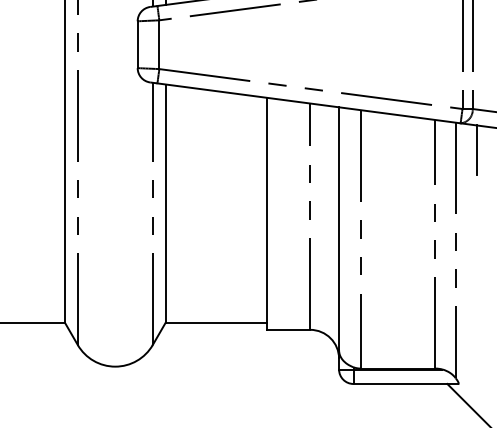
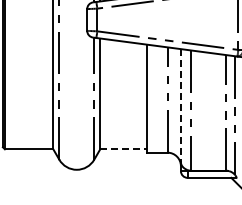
line: (338, 228) -> (180, 105), solid -> dashed
line: (215, 323) -> (123, 149), solid -> dashed

